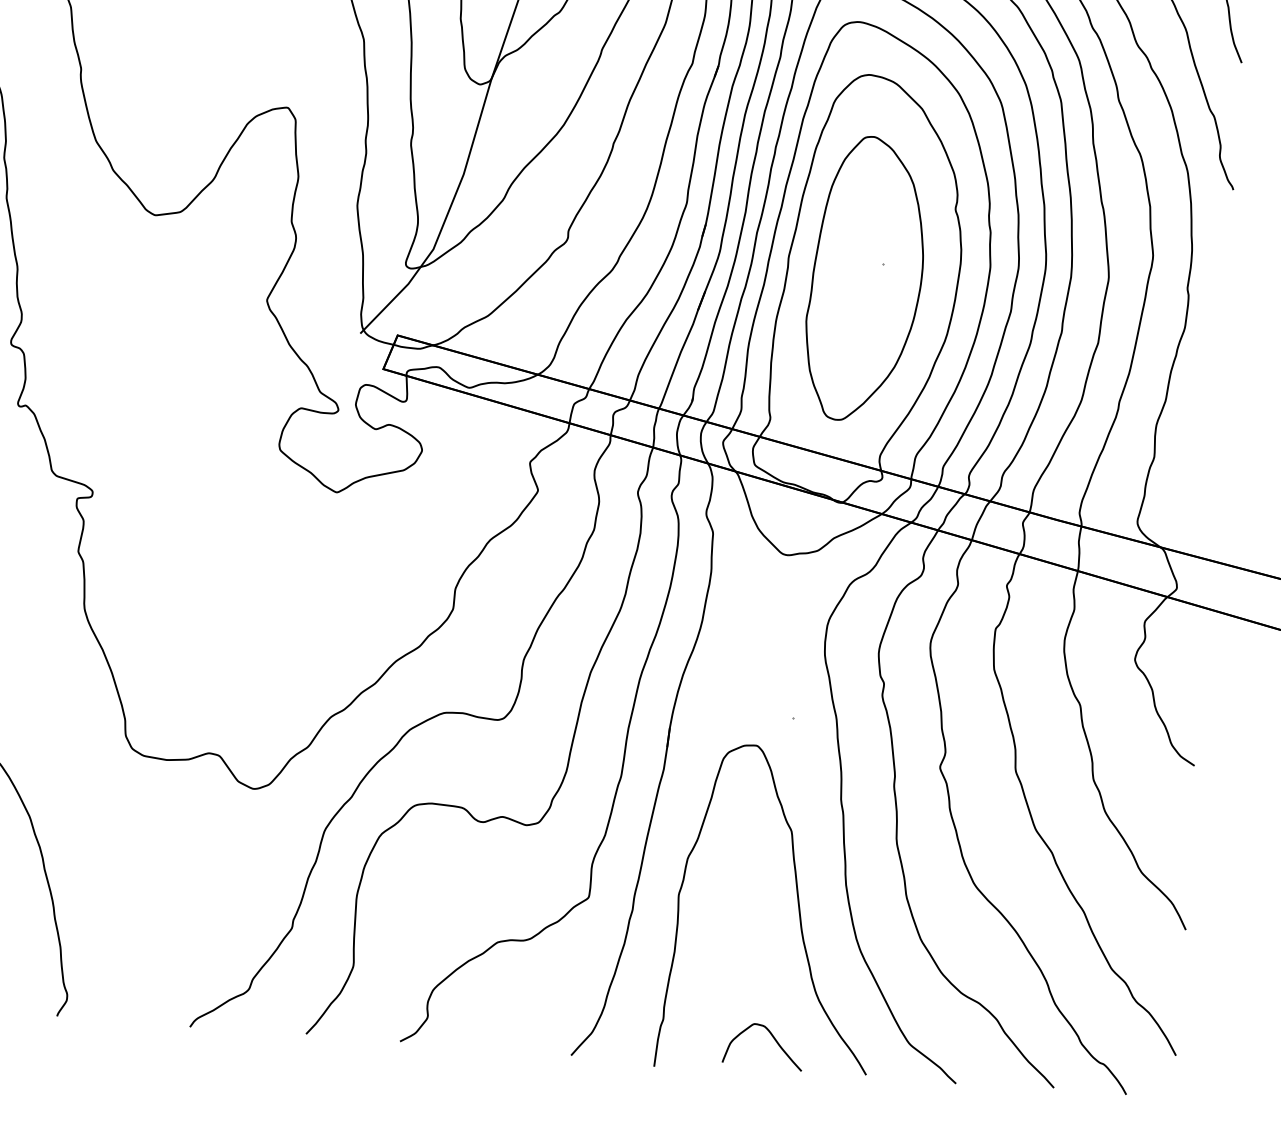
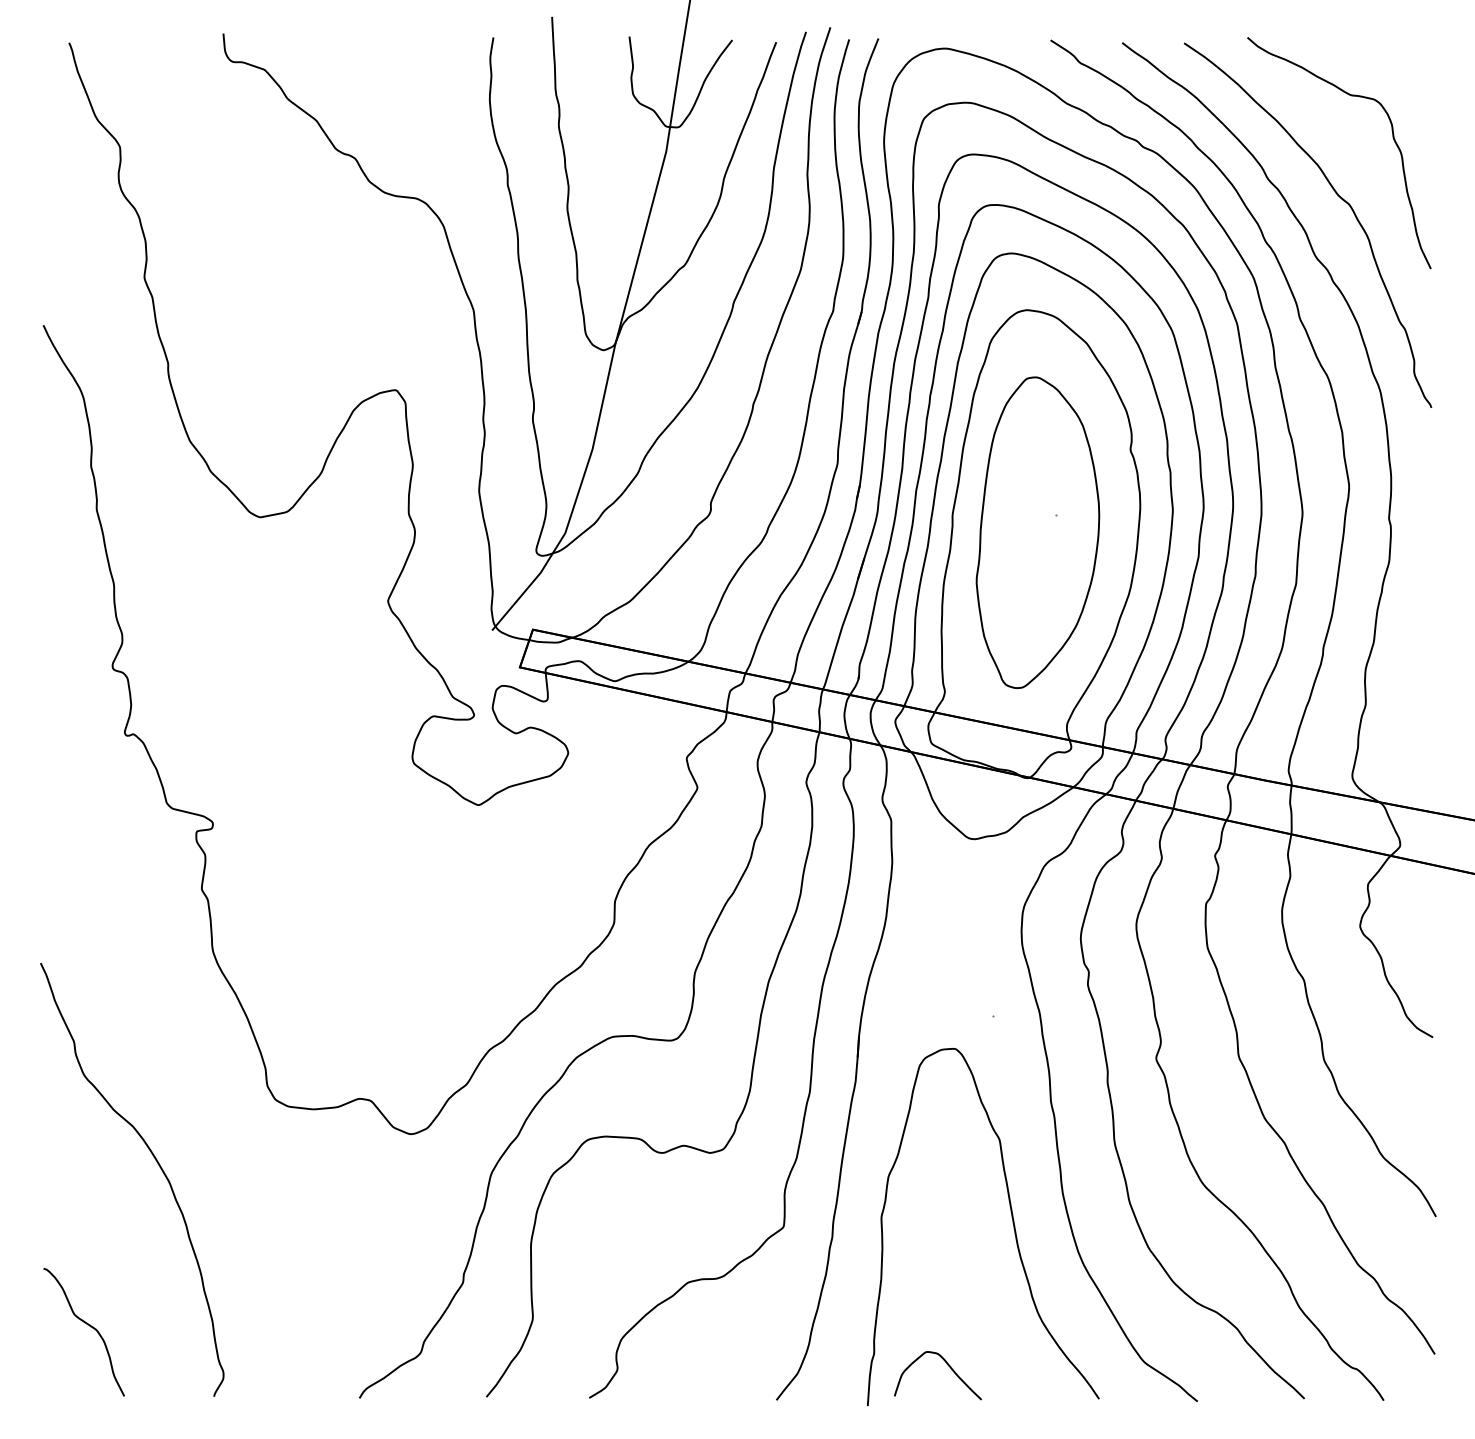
curve: (772, 1037) -> (947, 1365), moved

